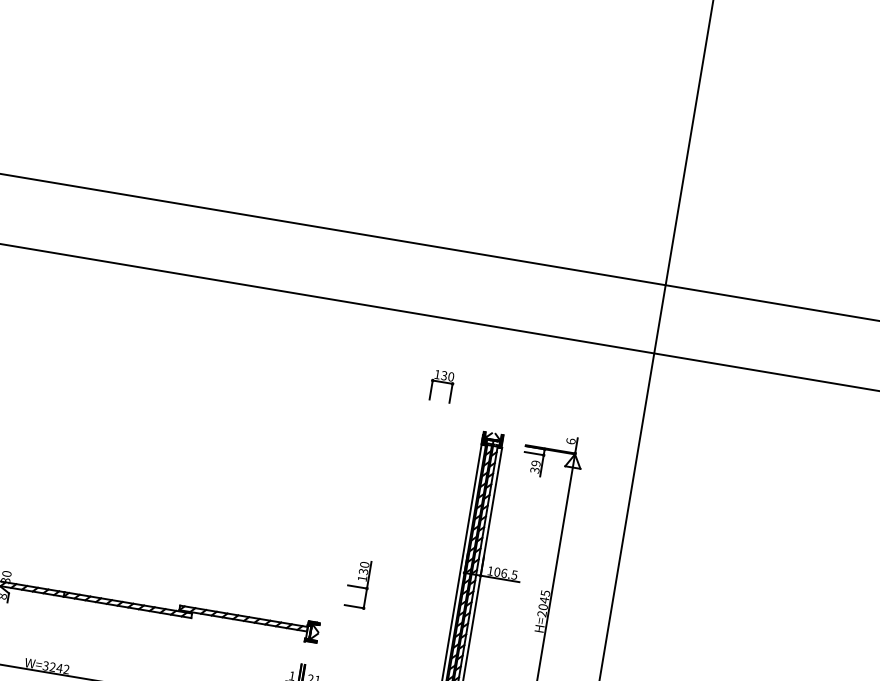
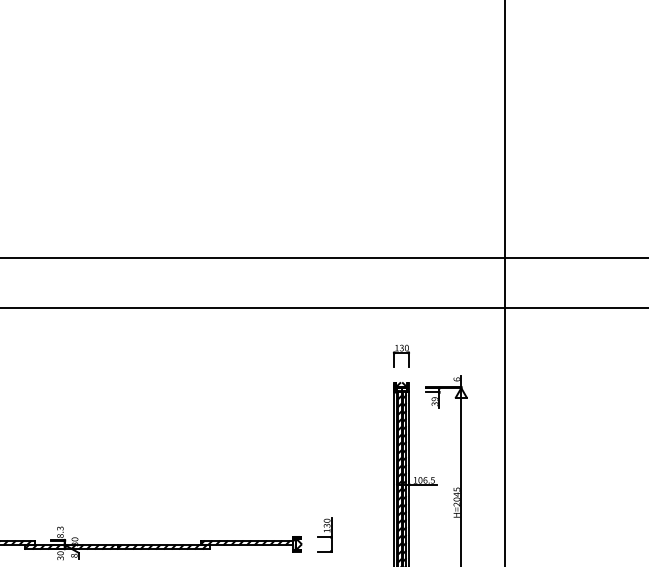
part: (442, 385) -> (401, 355), moved
part: (357, 583) -> (324, 534), moved

